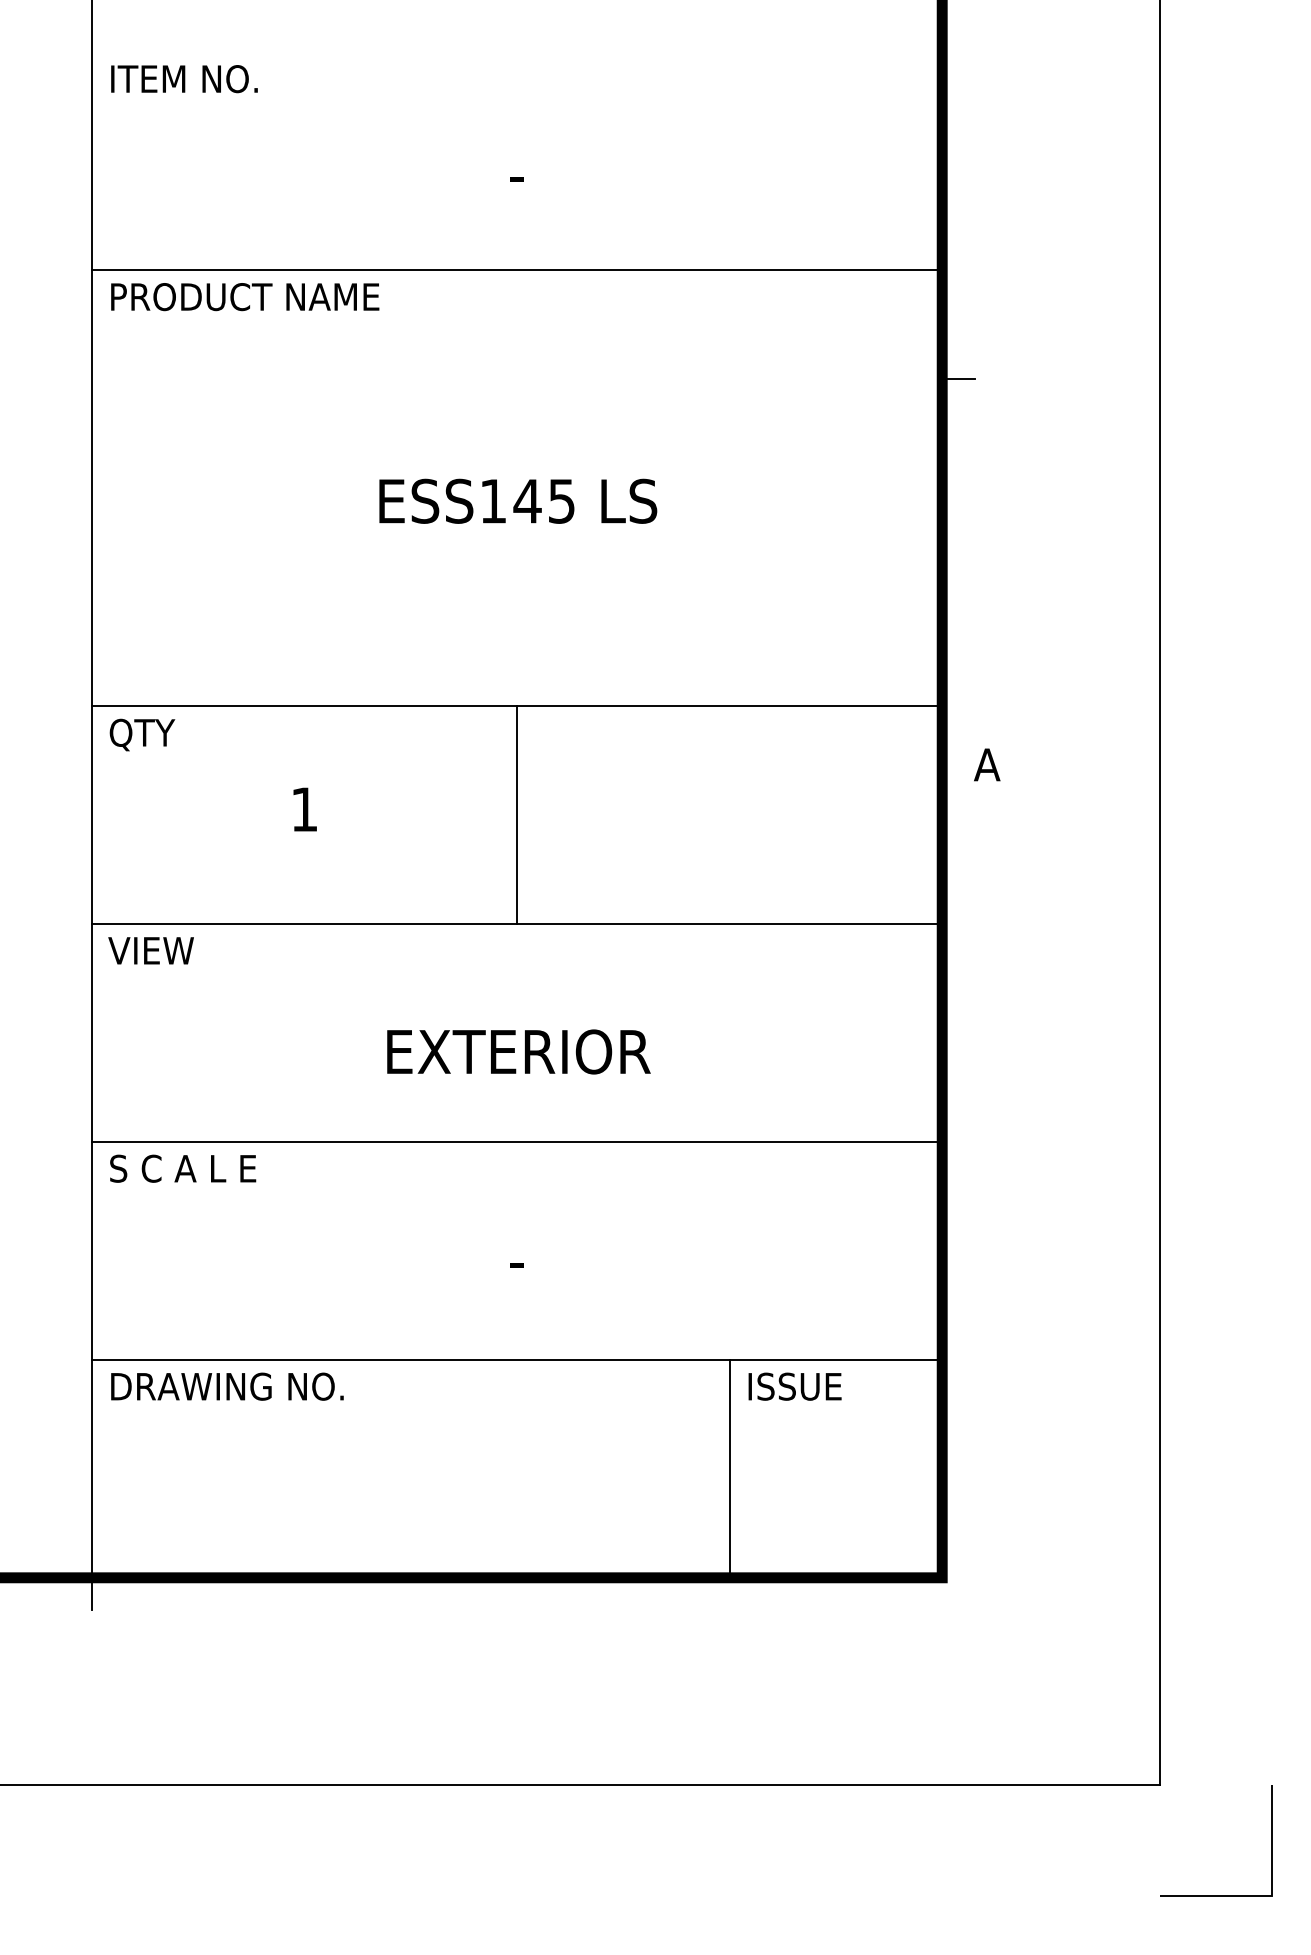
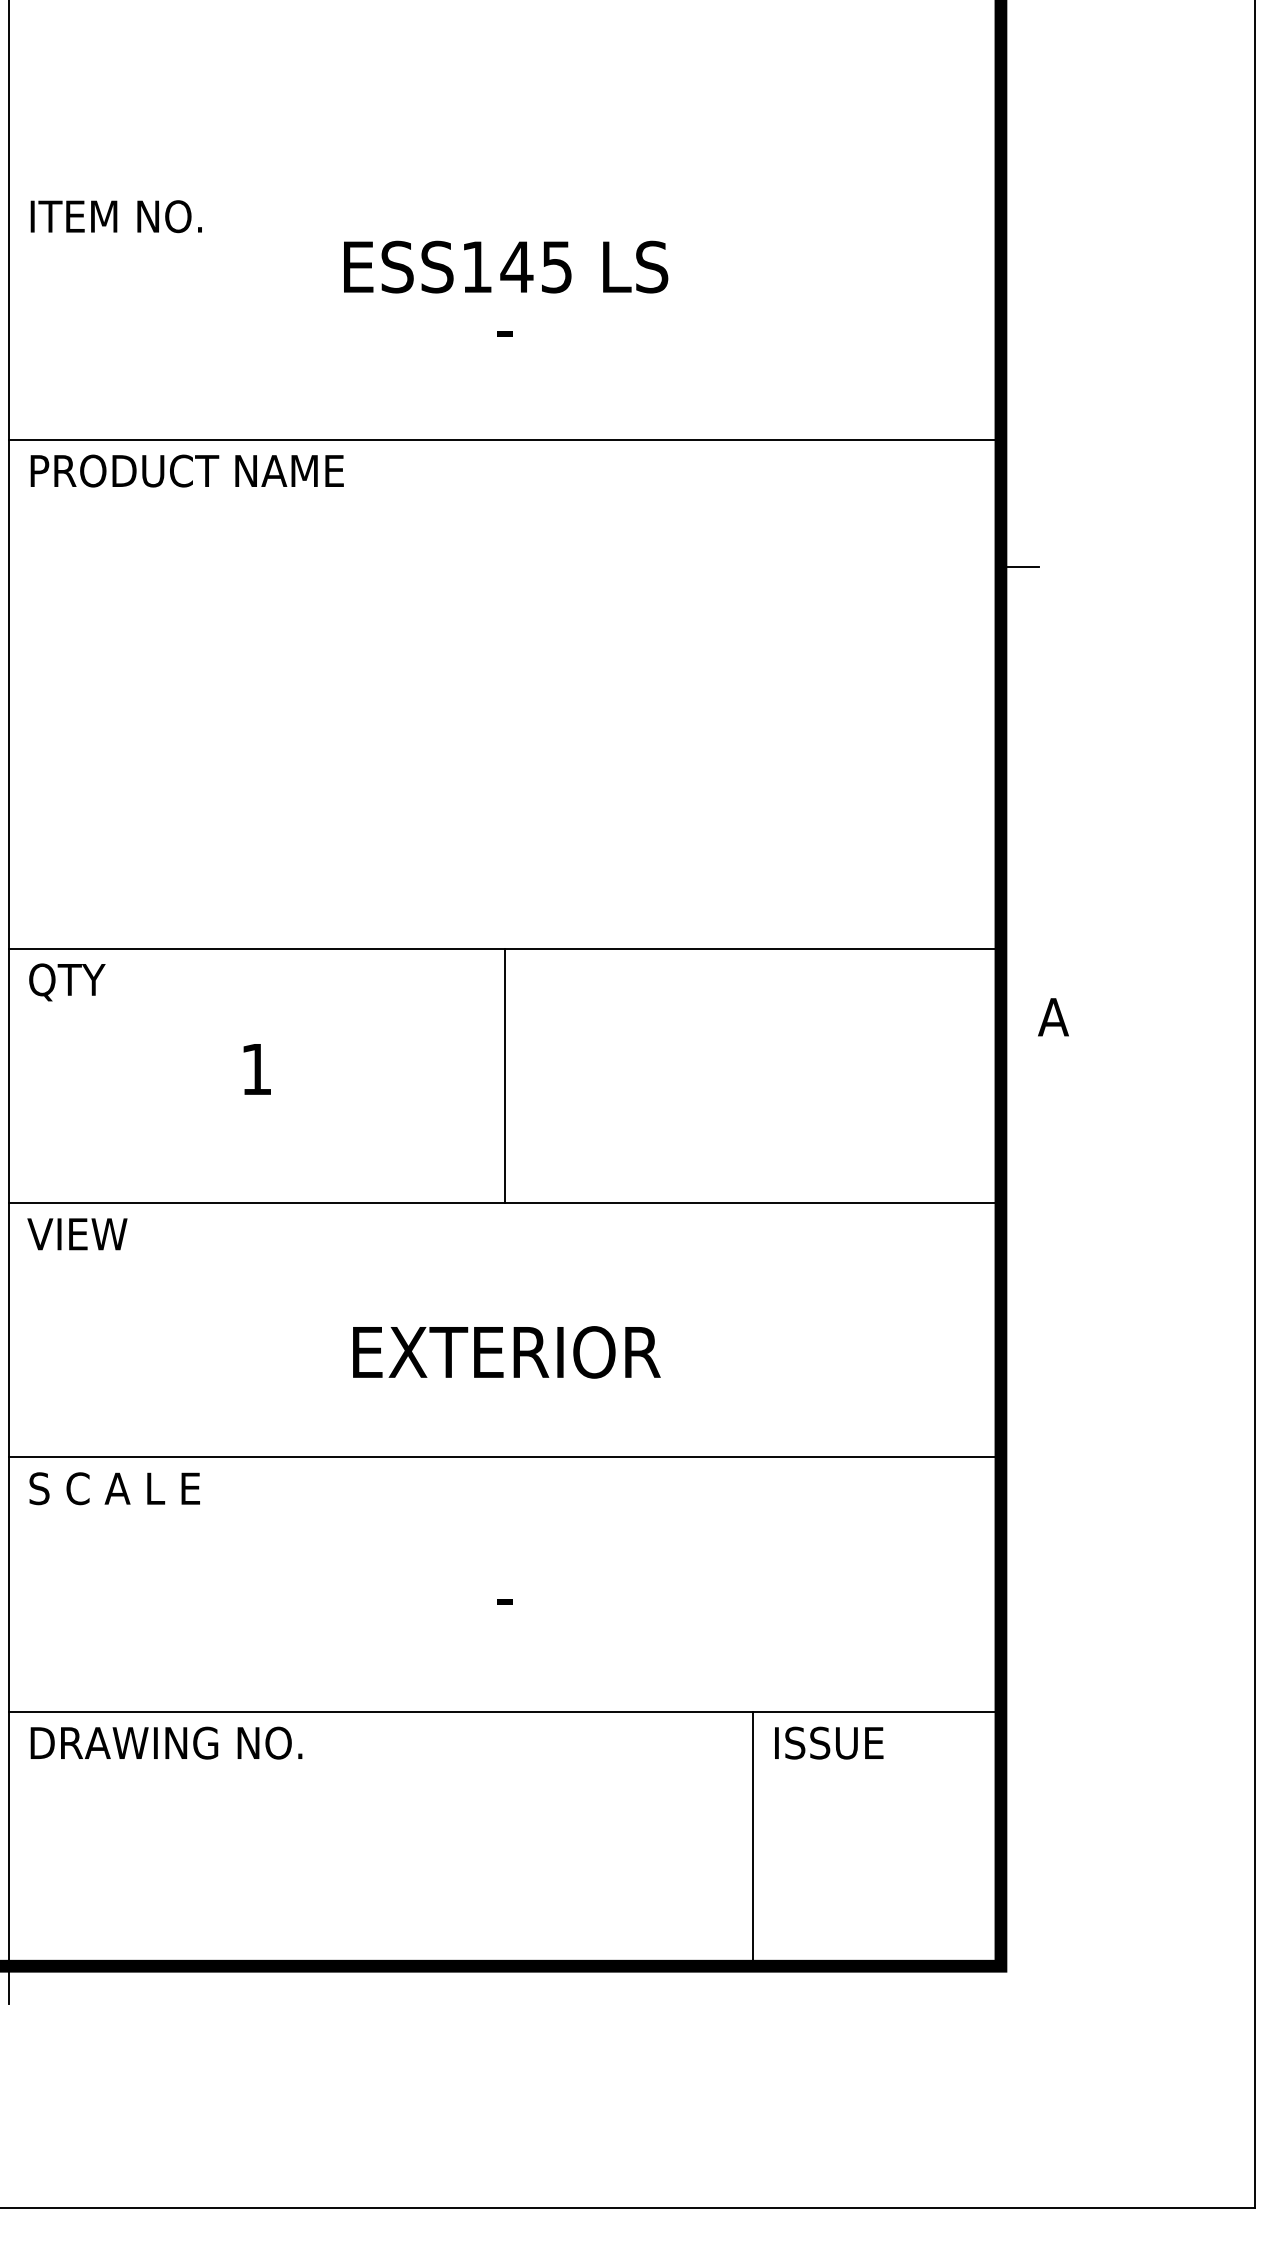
text: (518, 500) -> (506, 266), moved

